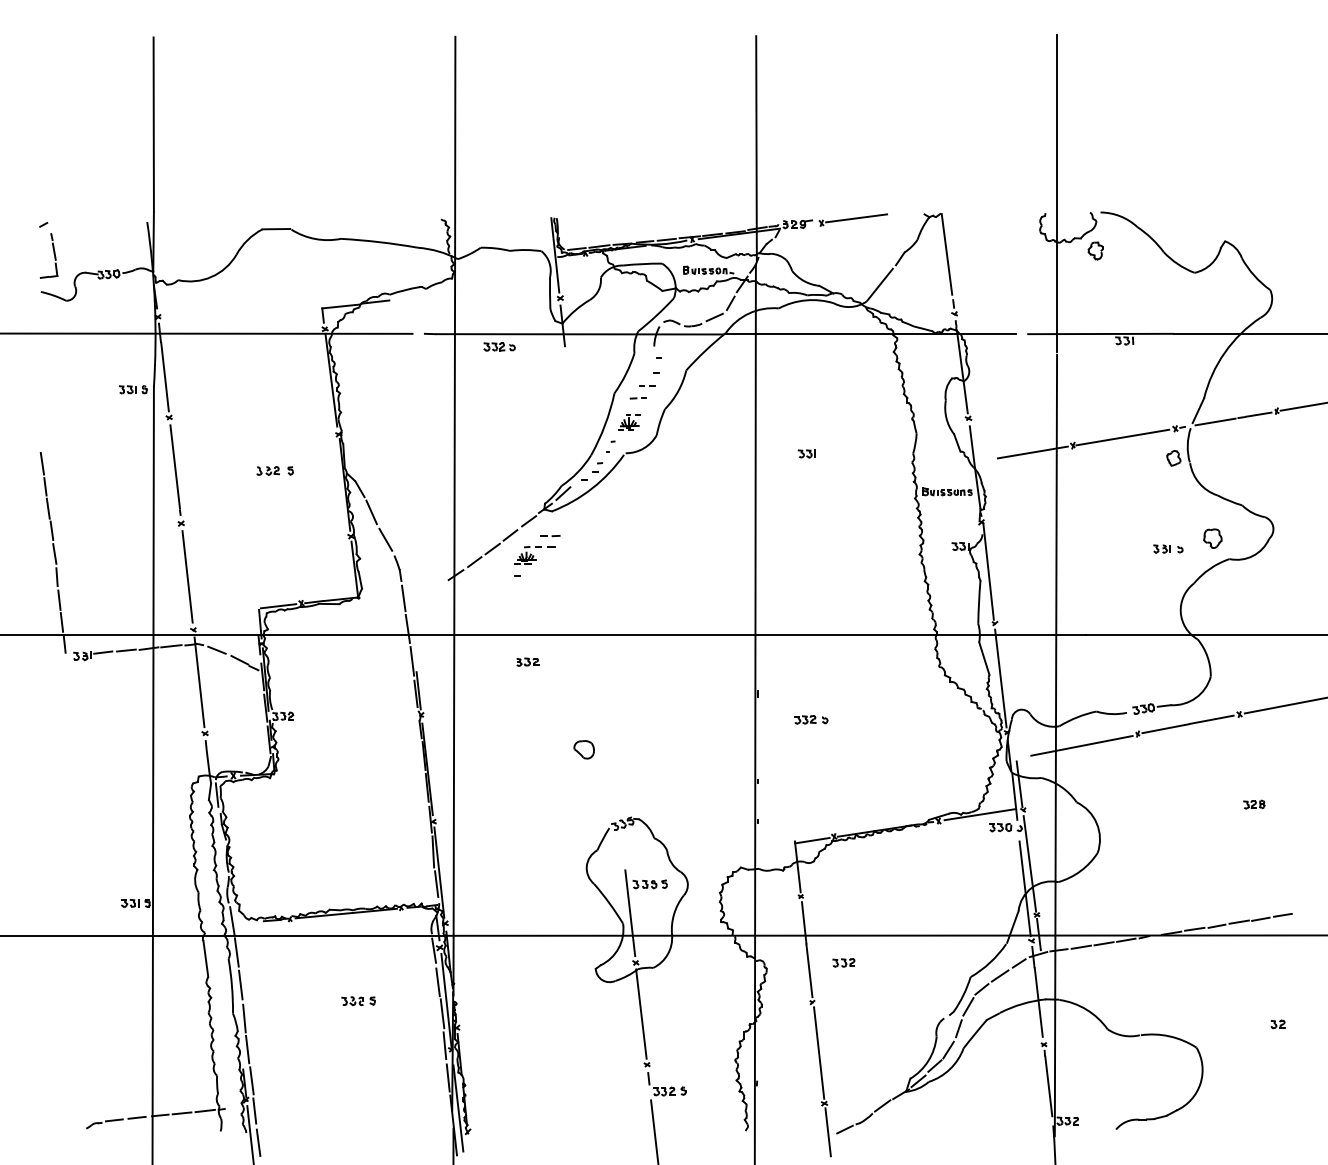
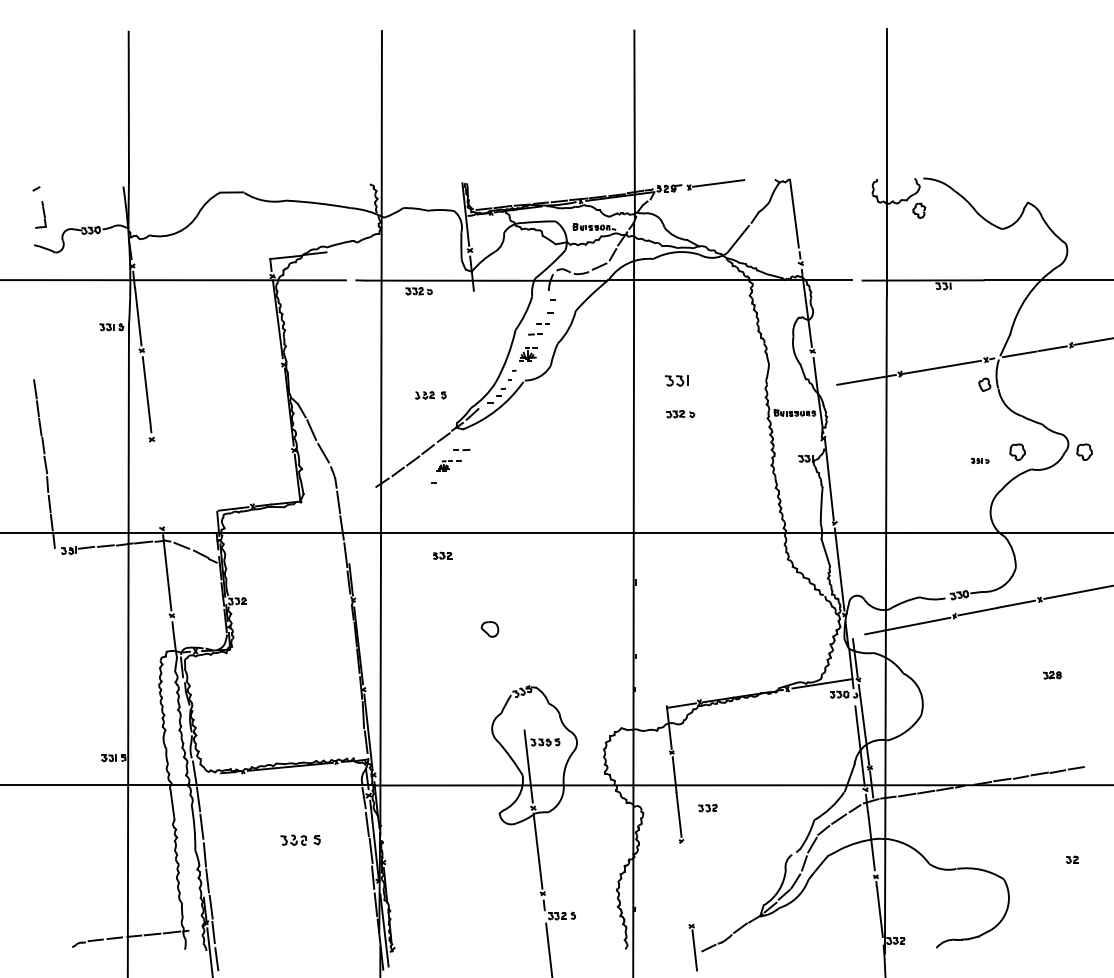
part: (48, 255) -> (40, 214), size x0.7
part: (806, 454) -> (676, 381), size x1.6
part: (274, 471) -> (430, 395), moved
part: (1292, 537) -> (1084, 451), added
part: (1168, 548) -> (980, 460), size x0.7
part: (534, 554) -> (448, 465), size x0.7
line: (186, 575) -> (156, 483), removed
part: (811, 720) -> (680, 414), moved
part: (358, 1001) -> (300, 840), size x1.4
line: (818, 1052) -> (686, 883), removed

